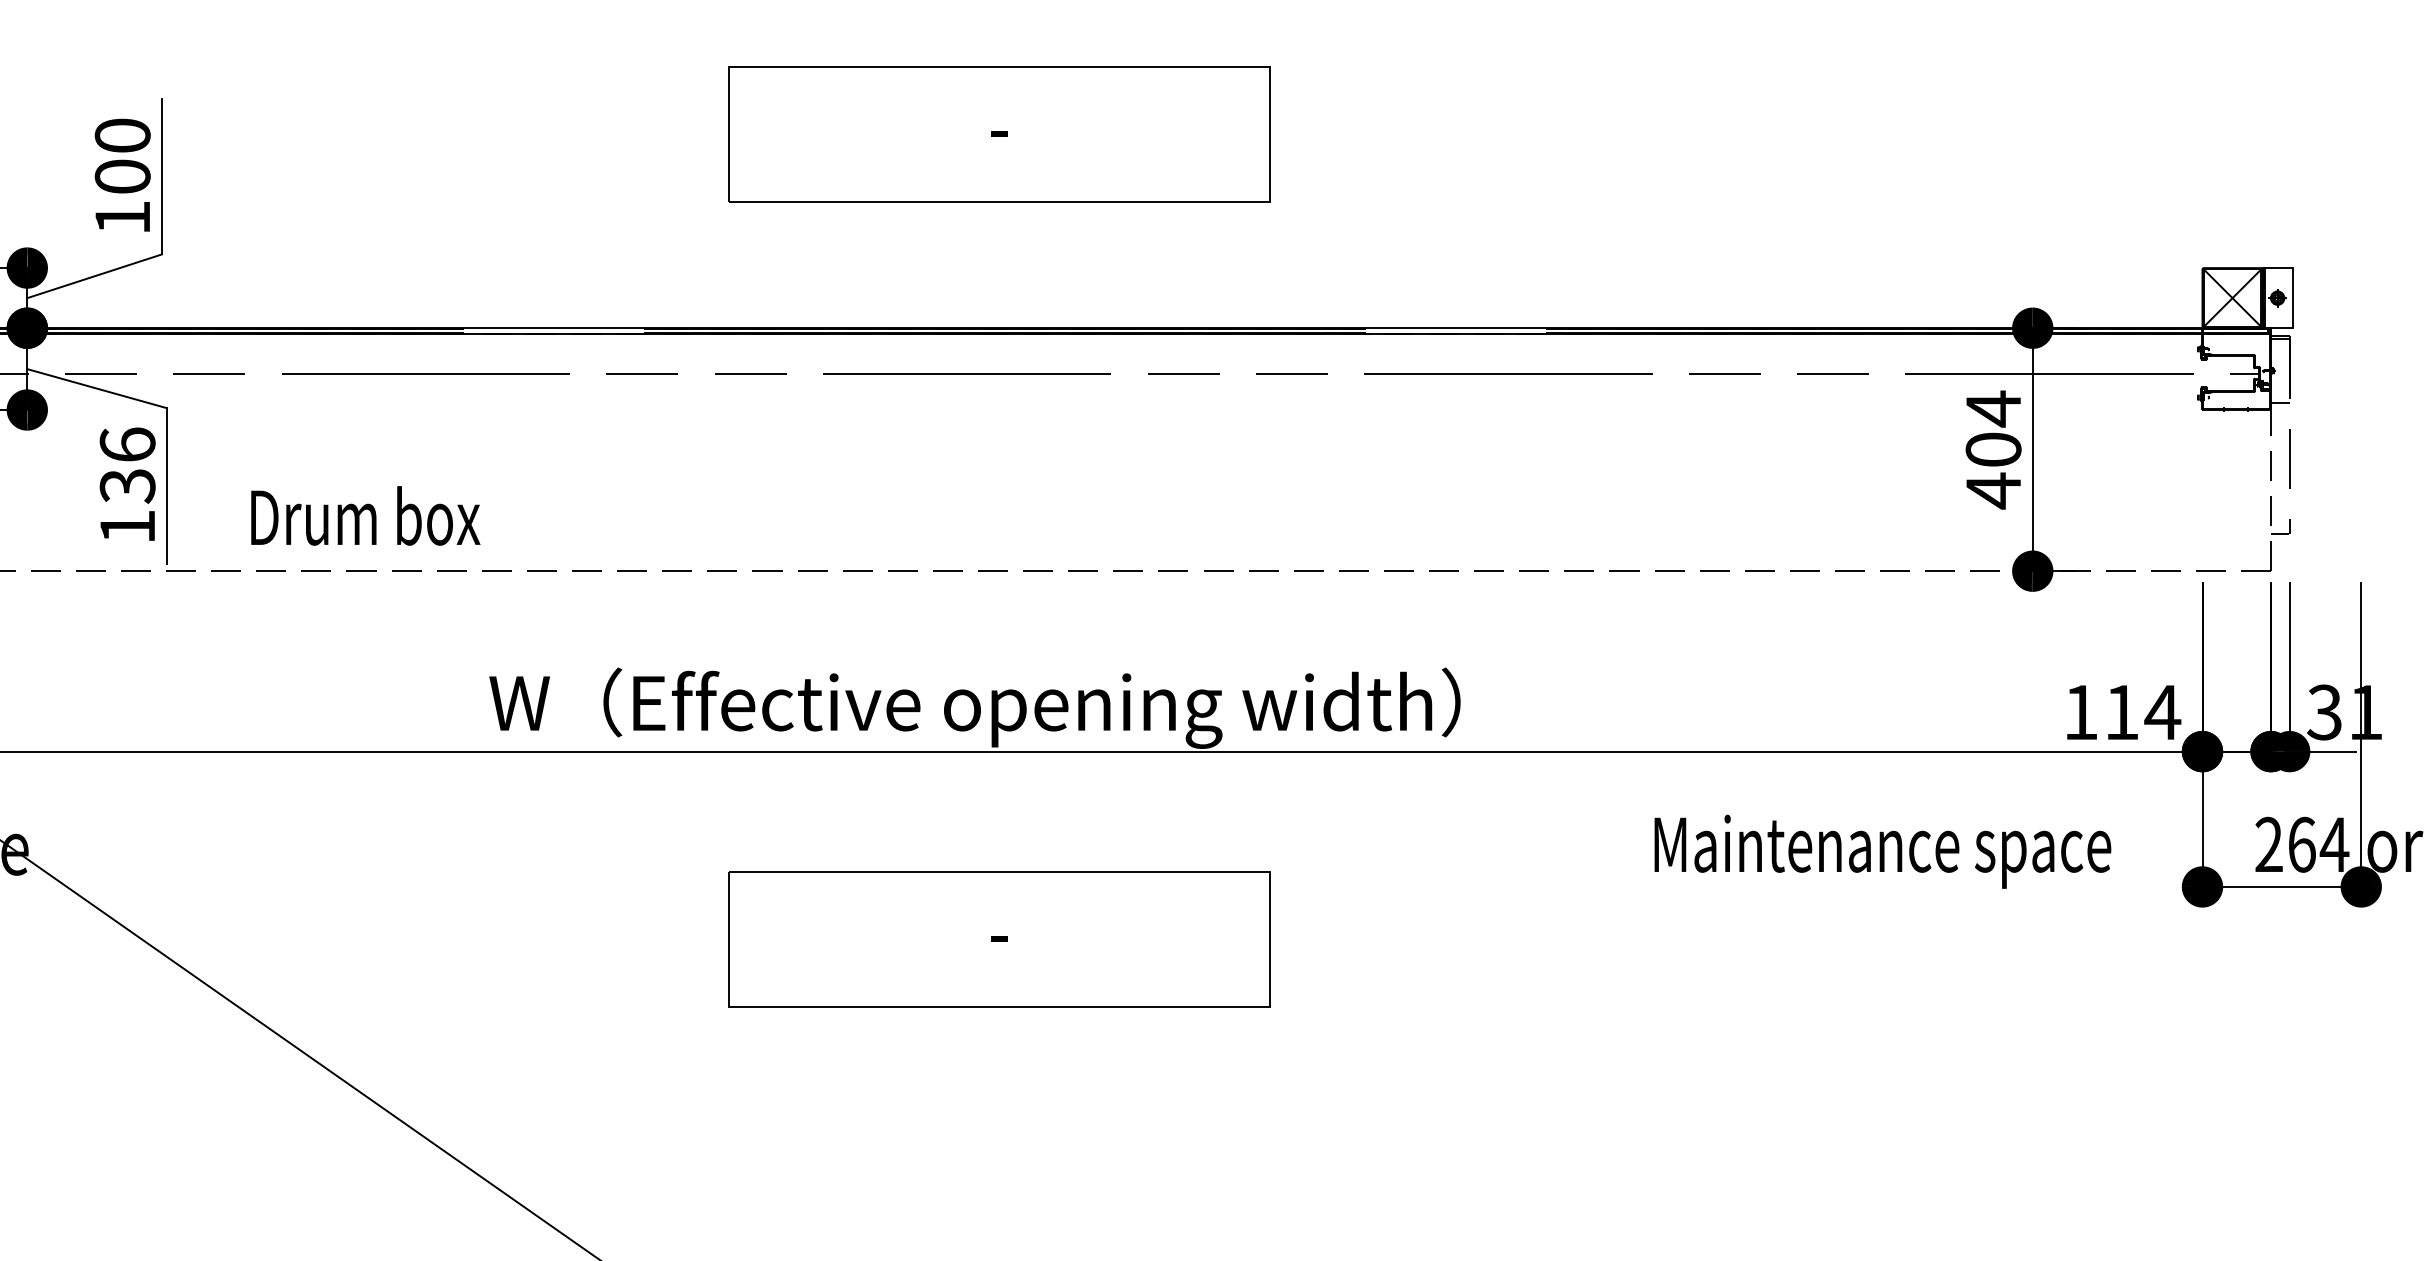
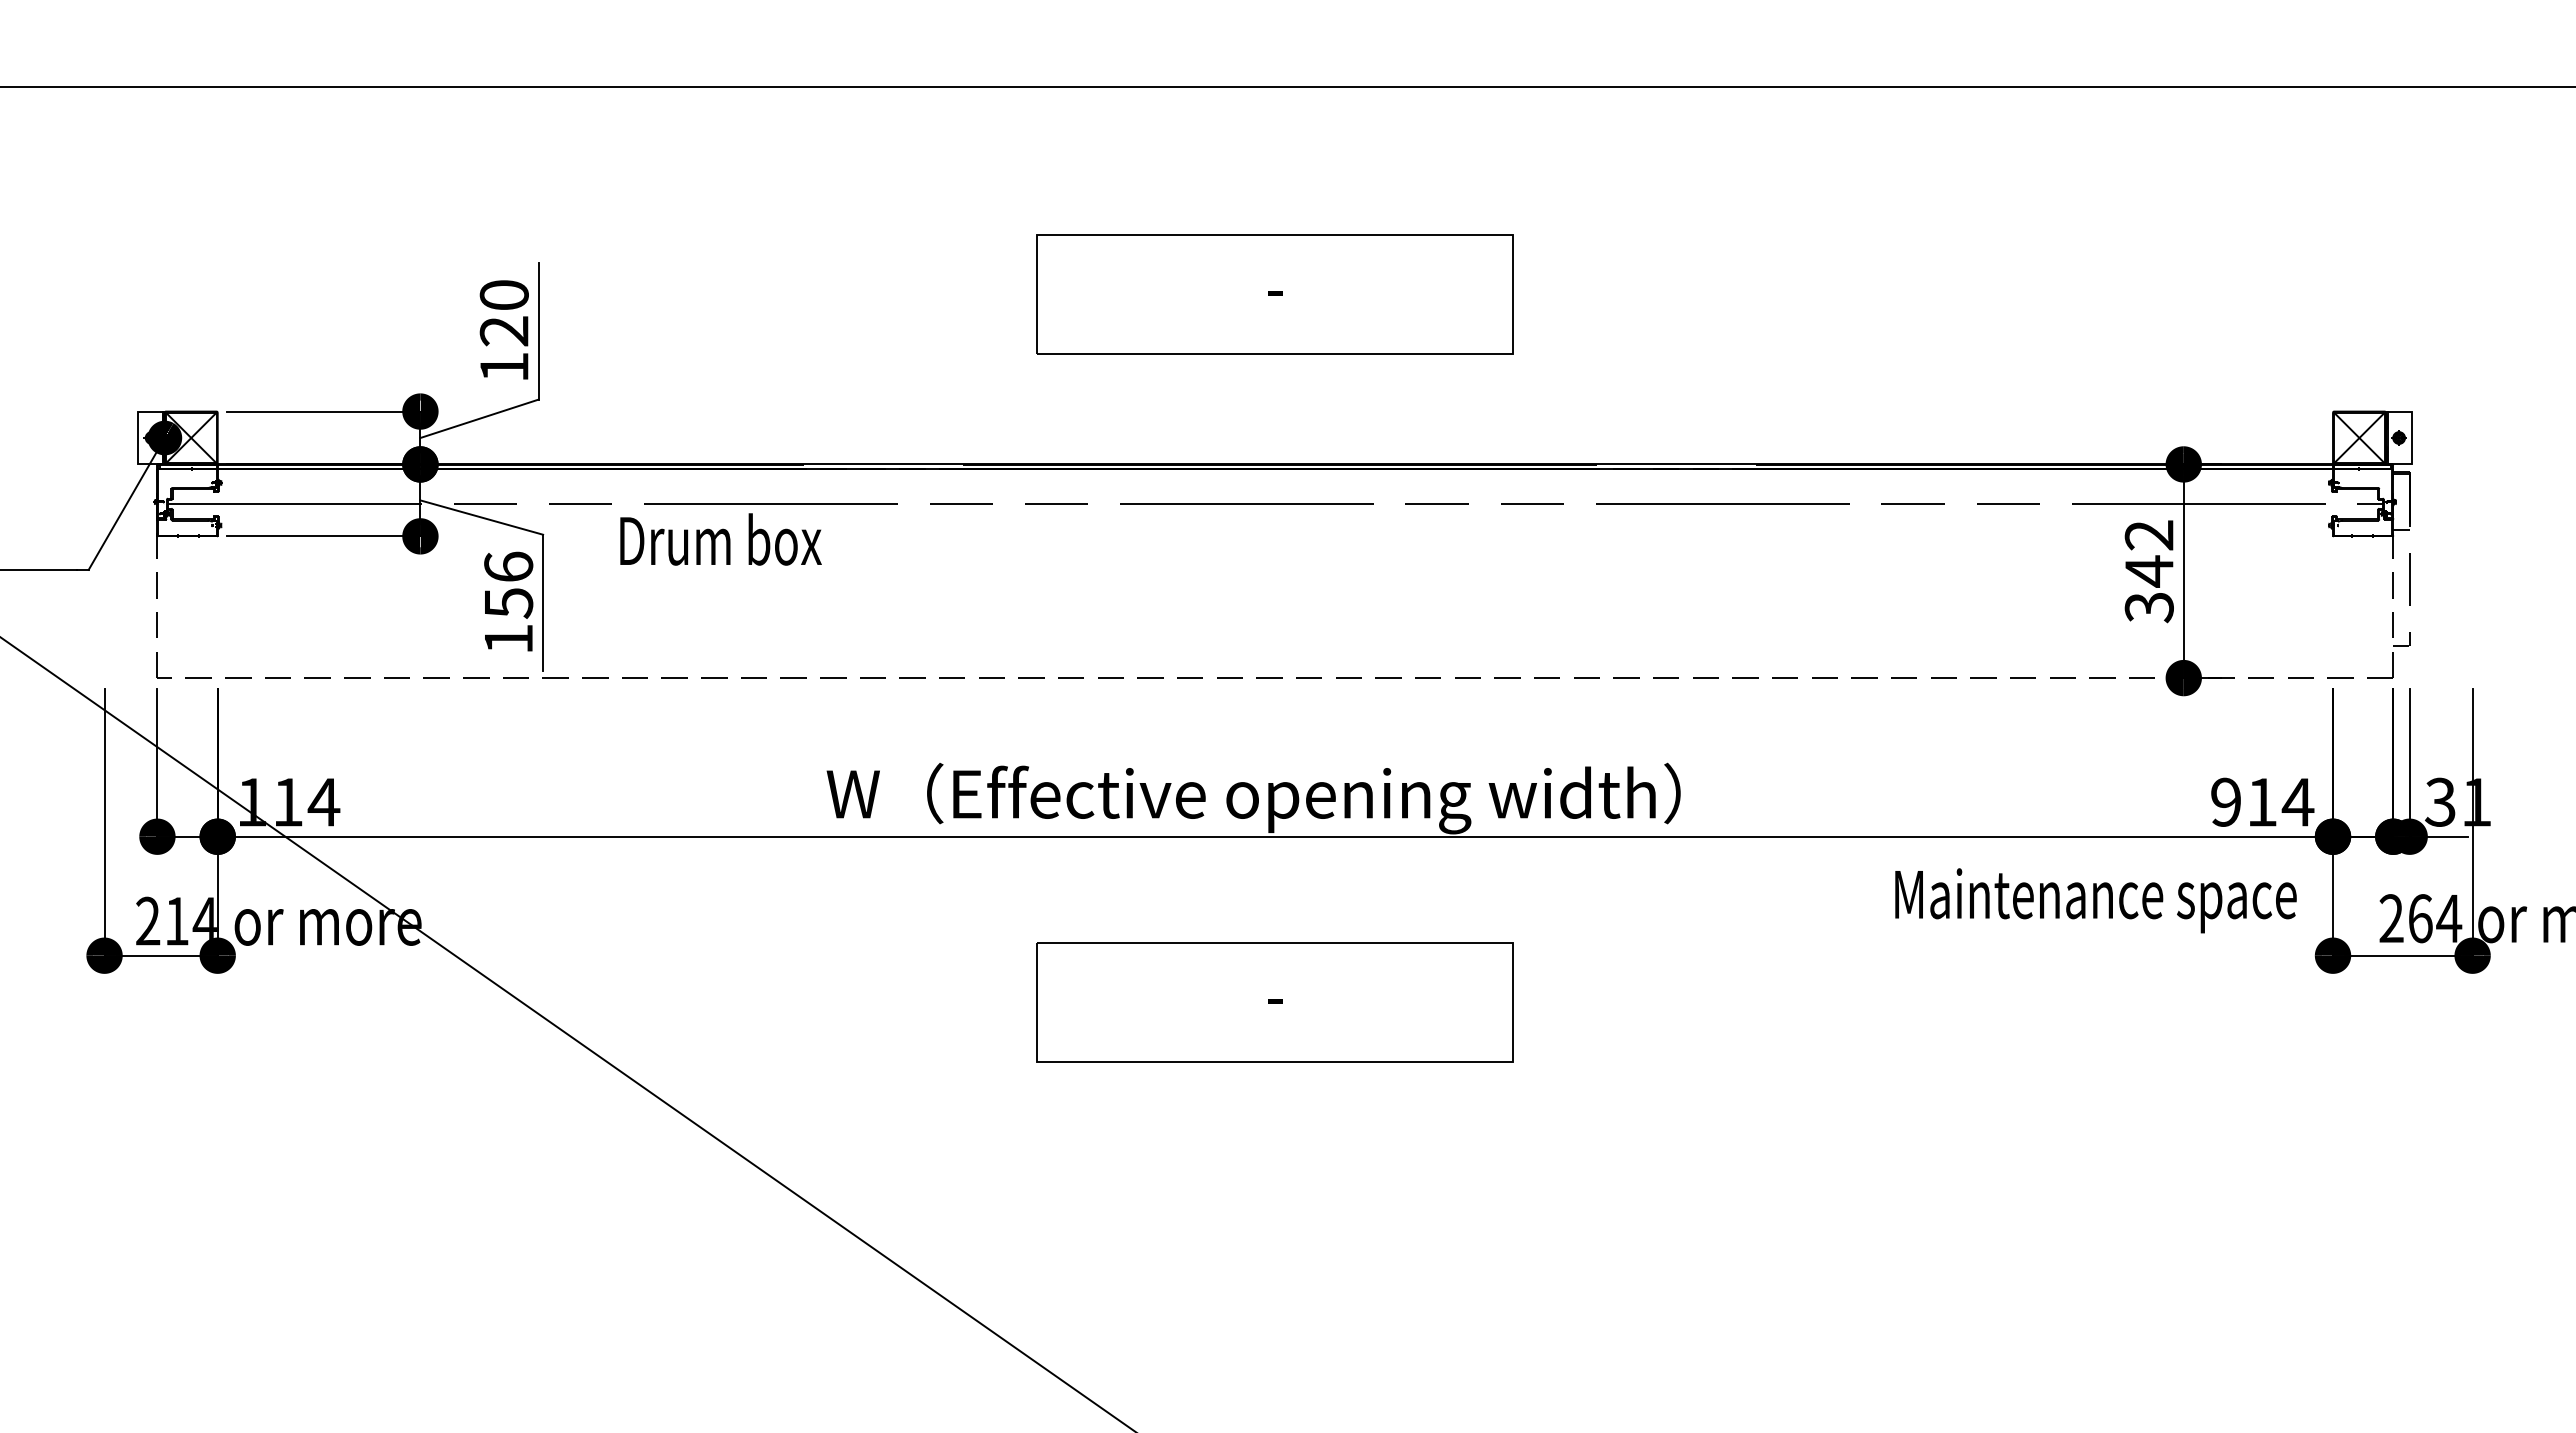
text: (121, 177) -> (503, 331), 100 -> 120
text: (1992, 449) -> (2148, 571), 404 -> 342
text: (127, 486) -> (508, 603), 136 -> 156
text: (365, 515) -> (720, 539), moved
text: (2080, 711) -> (2225, 801), 114 -> 914
text: (1882, 851) -> (2095, 900), moved

